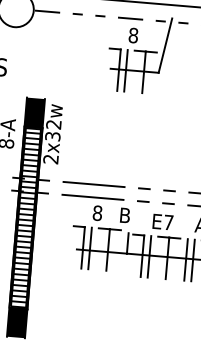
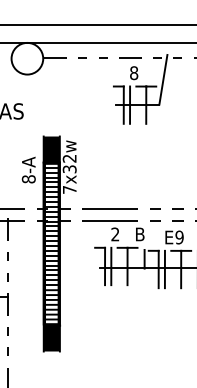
text: (50, 158) -> (69, 189), 2x32w -> 7x32w
text: (97, 213) -> (115, 234), 8 -> 2
text: (168, 222) -> (179, 237), E7 -> E9

